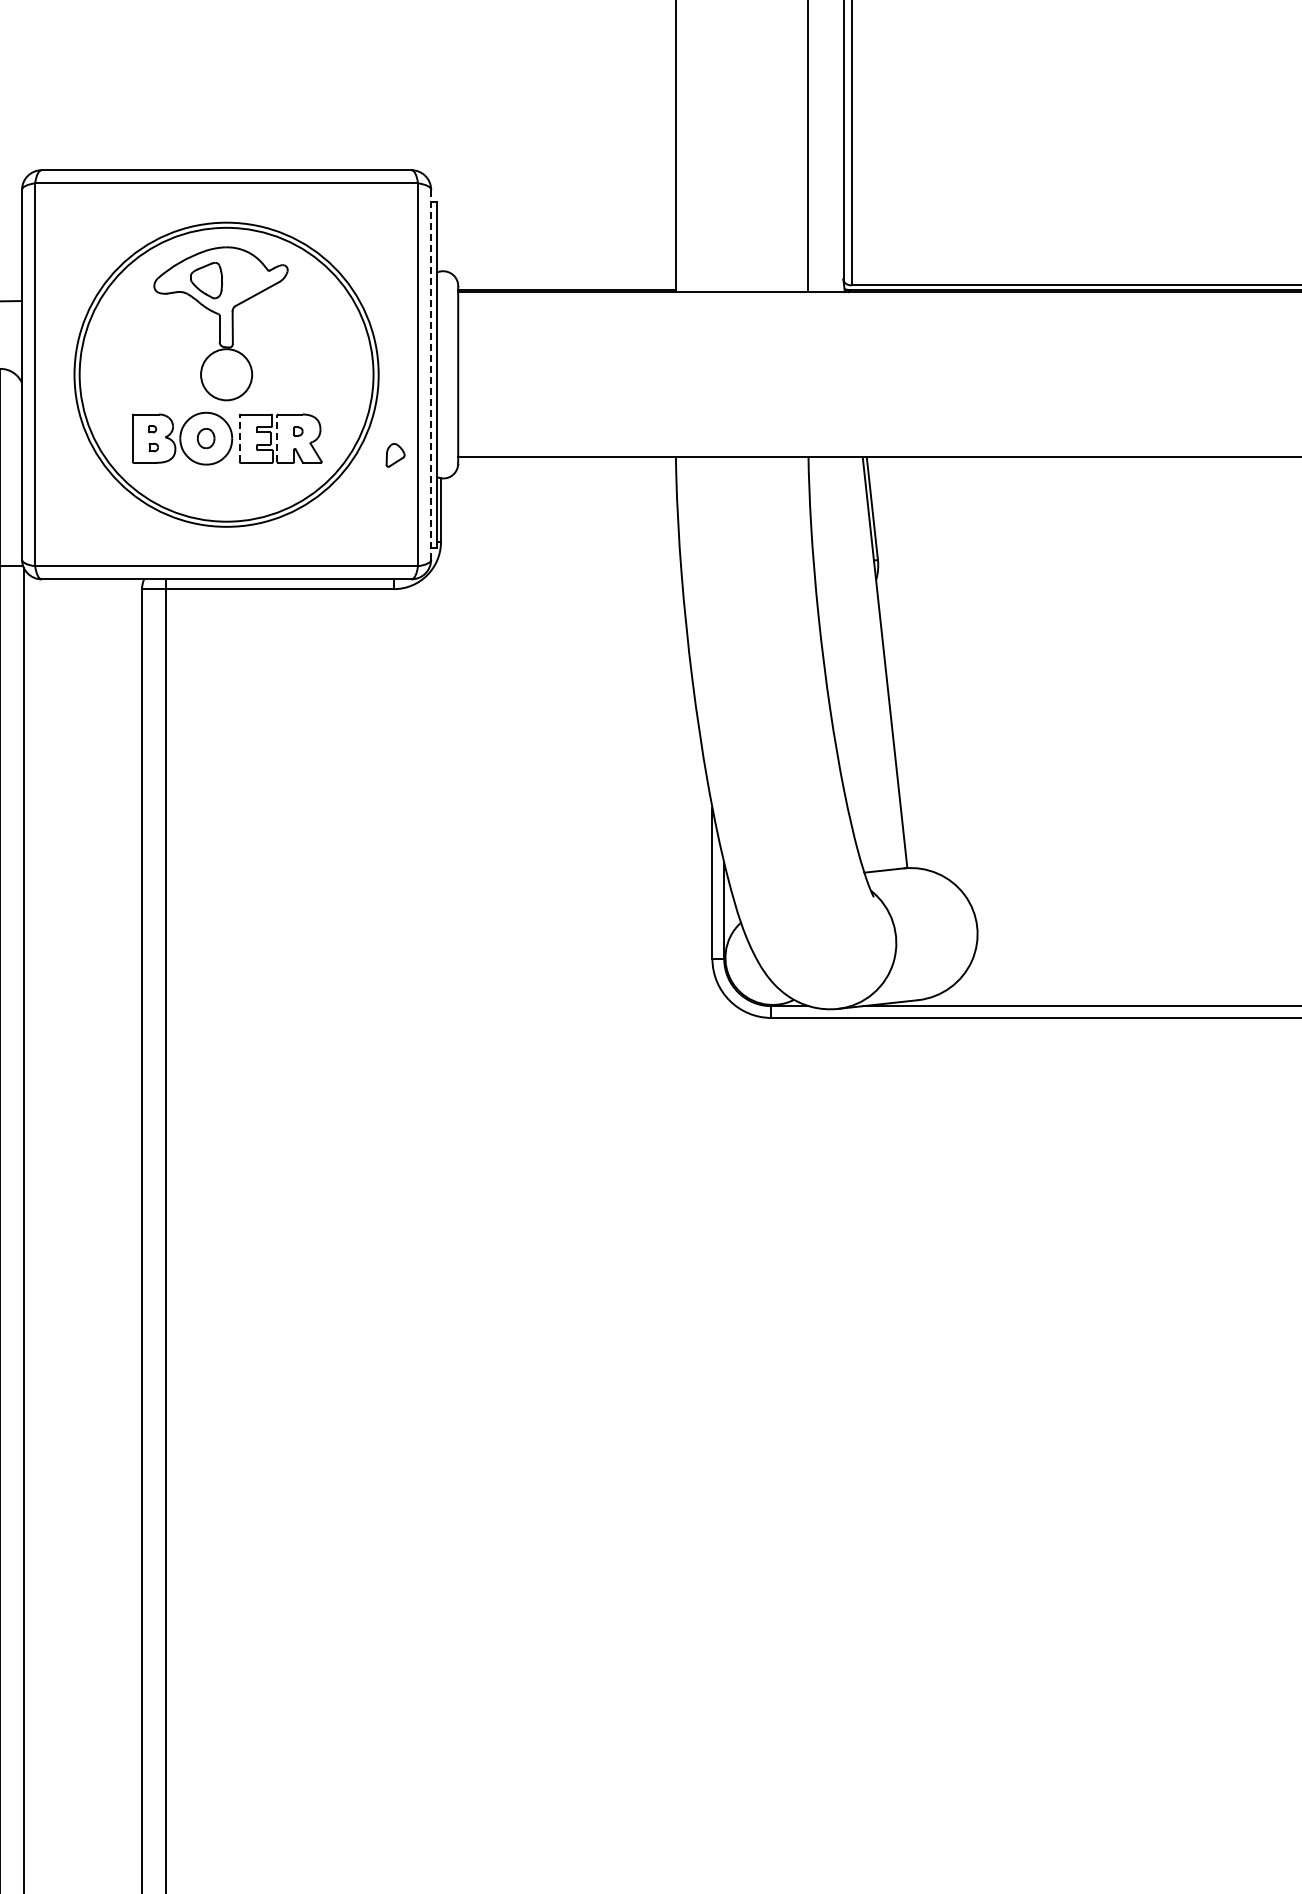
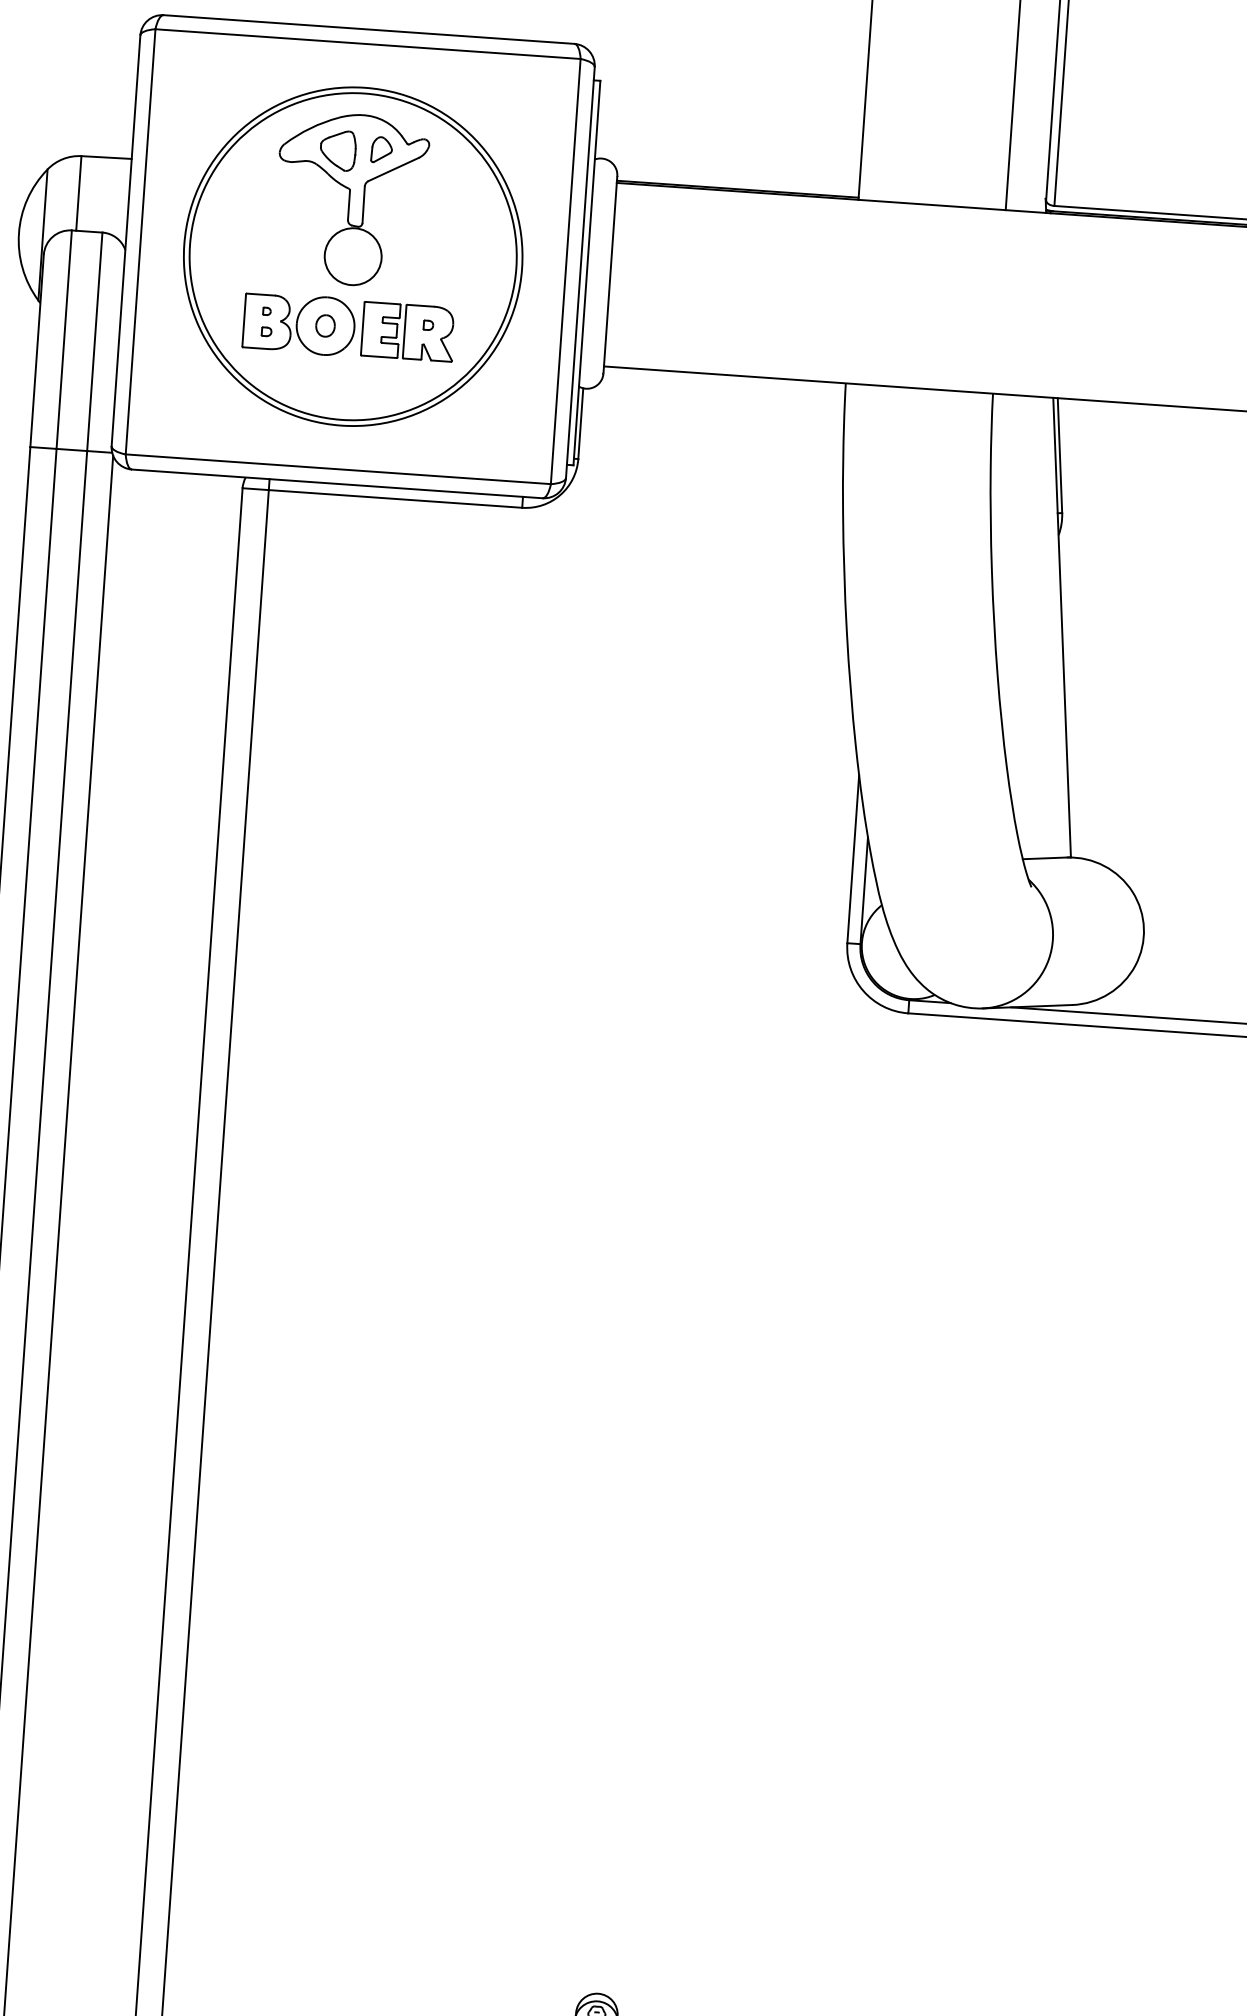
line: (431, 374) -> (580, 272), dashed -> solid
line: (239, 438) -> (362, 328), dashed -> solid
line: (277, 438) -> (404, 331), dashed -> solid
part: (395, 455) -> (381, 150), moved

